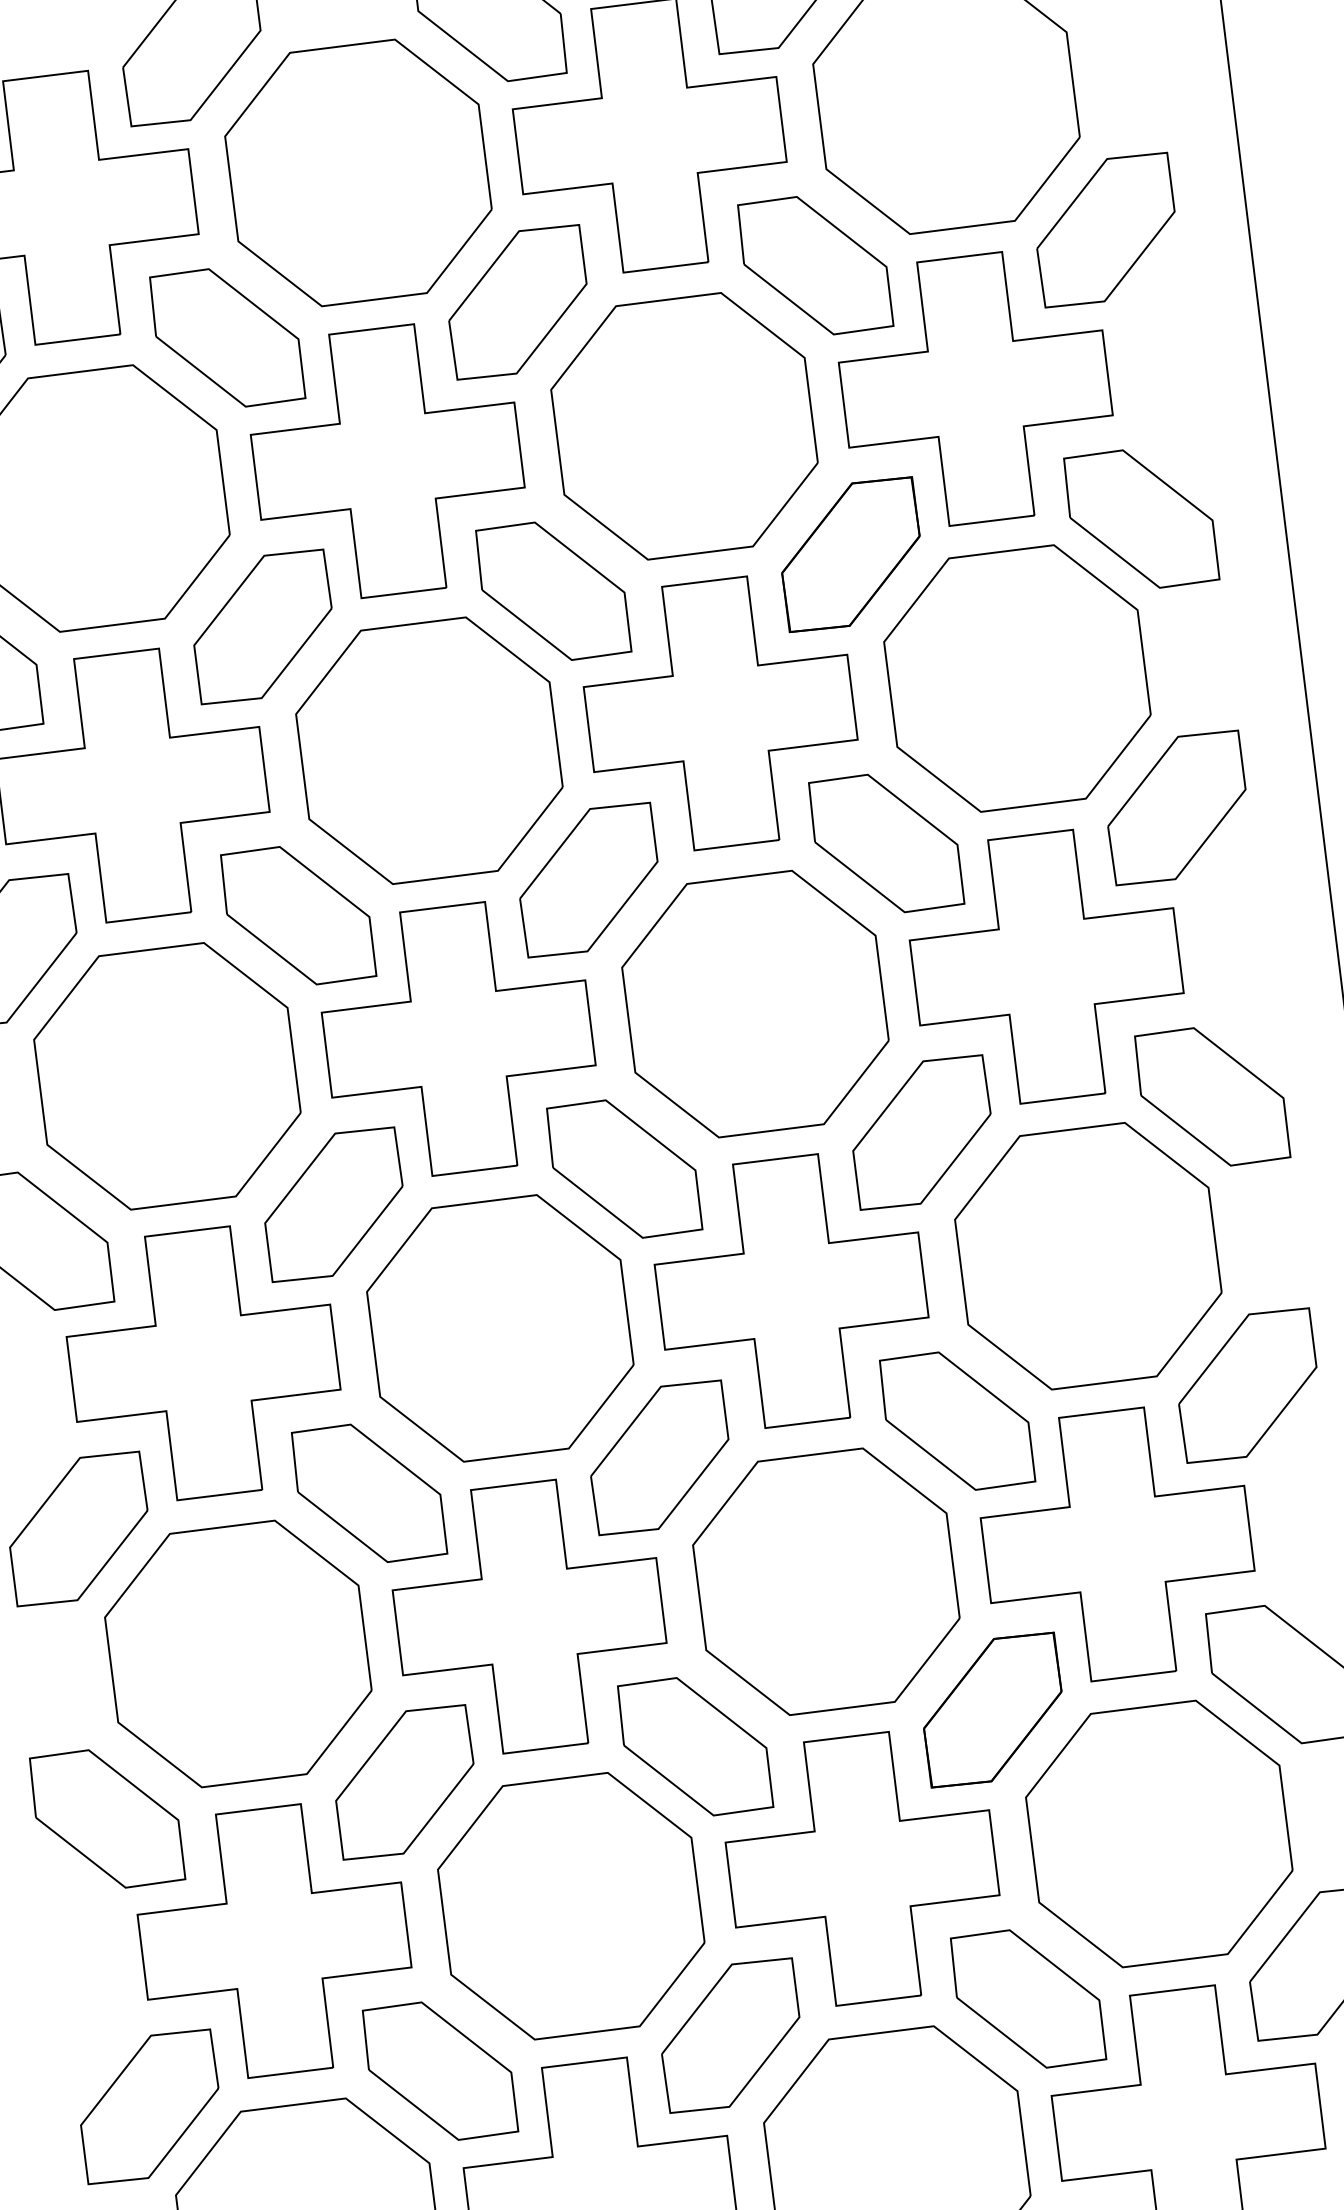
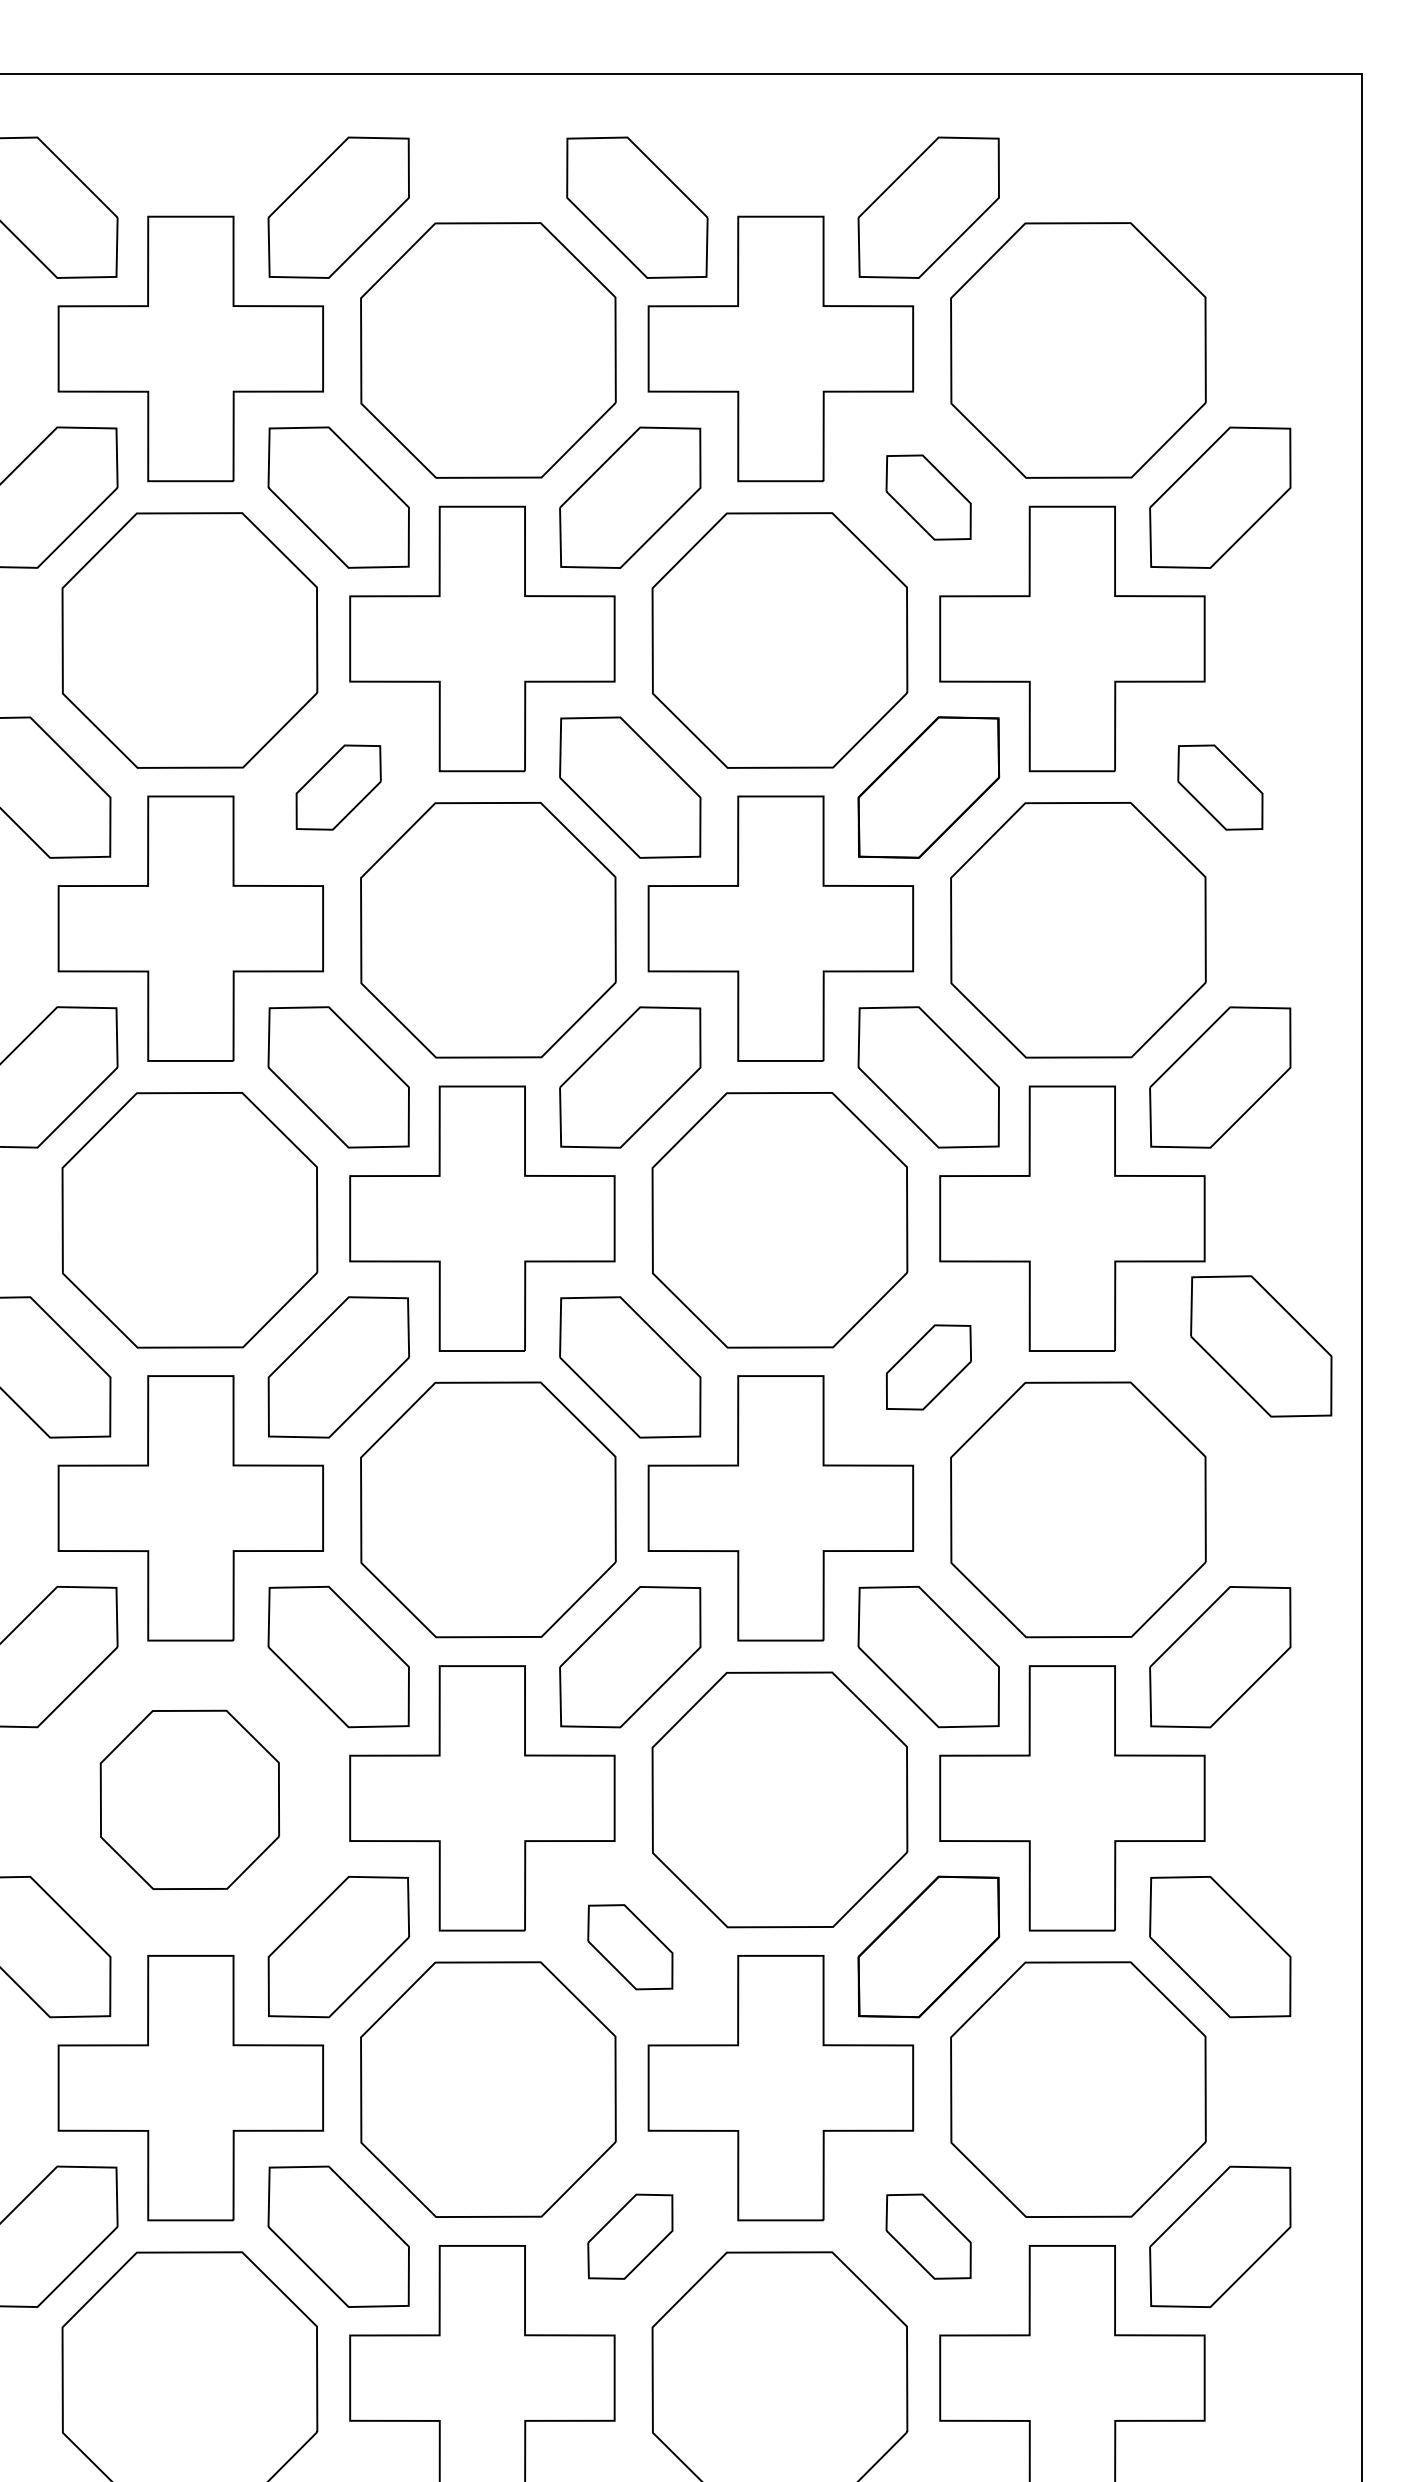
part: (815, 265) -> (928, 497), size x0.6
part: (1141, 518) -> (1220, 787), size x0.6
part: (262, 626) -> (338, 787), size x0.6
part: (1212, 1096) -> (1261, 1346), moved
part: (921, 1132) -> (928, 1367), size x0.6
part: (237, 1653) -> (189, 1799), size x0.7
part: (695, 1747) -> (630, 1947), size x0.6
part: (1027, 1998) -> (928, 2236), size x0.6
part: (730, 2035) -> (630, 2236), size x0.6

